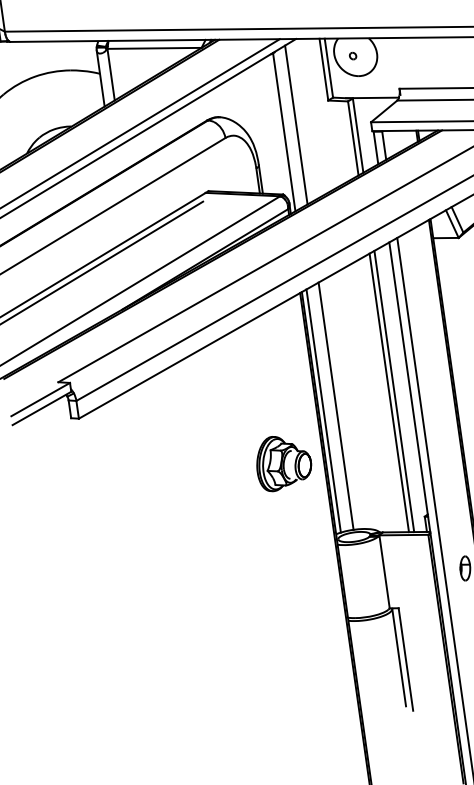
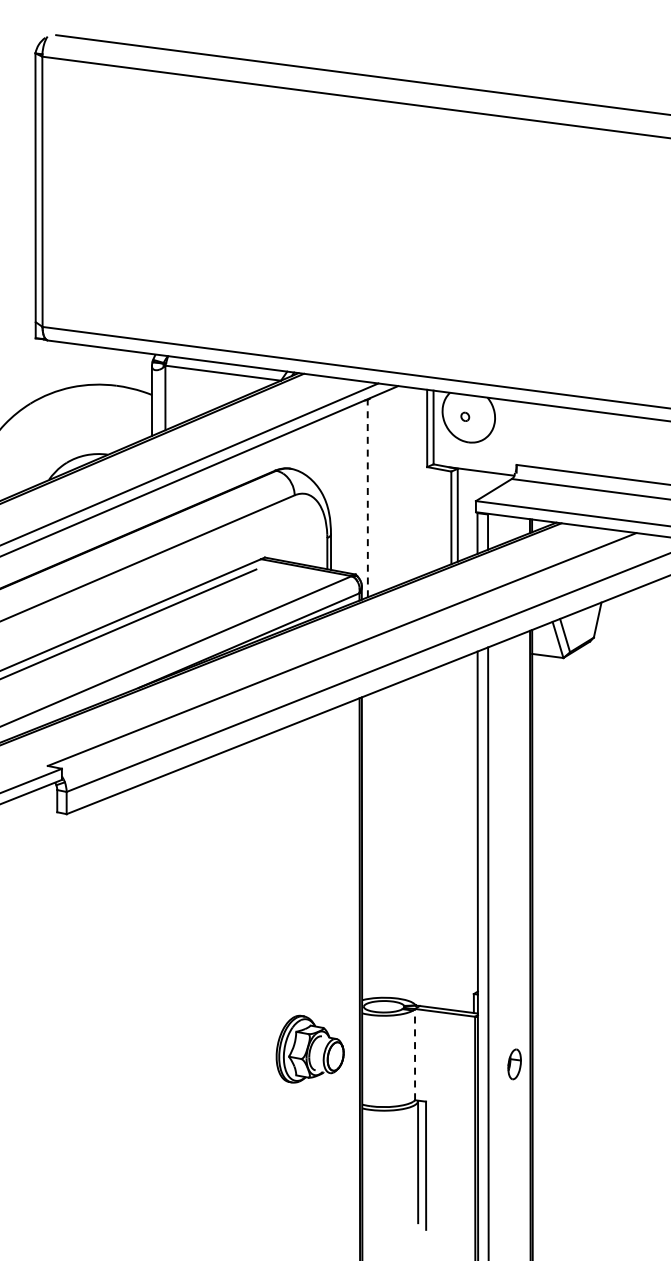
line: (296, 124) -> (383, 491), removed
line: (283, 131) -> (367, 497), solid -> dashed
line: (393, 391) -> (457, 834), removed
line: (389, 392) -> (451, 835), removed
line: (336, 405) -> (384, 842), removed
line: (323, 410) -> (367, 846), removed
part: (283, 462) -> (309, 1048), moved
line: (384, 571) -> (415, 1054), solid -> dashed

